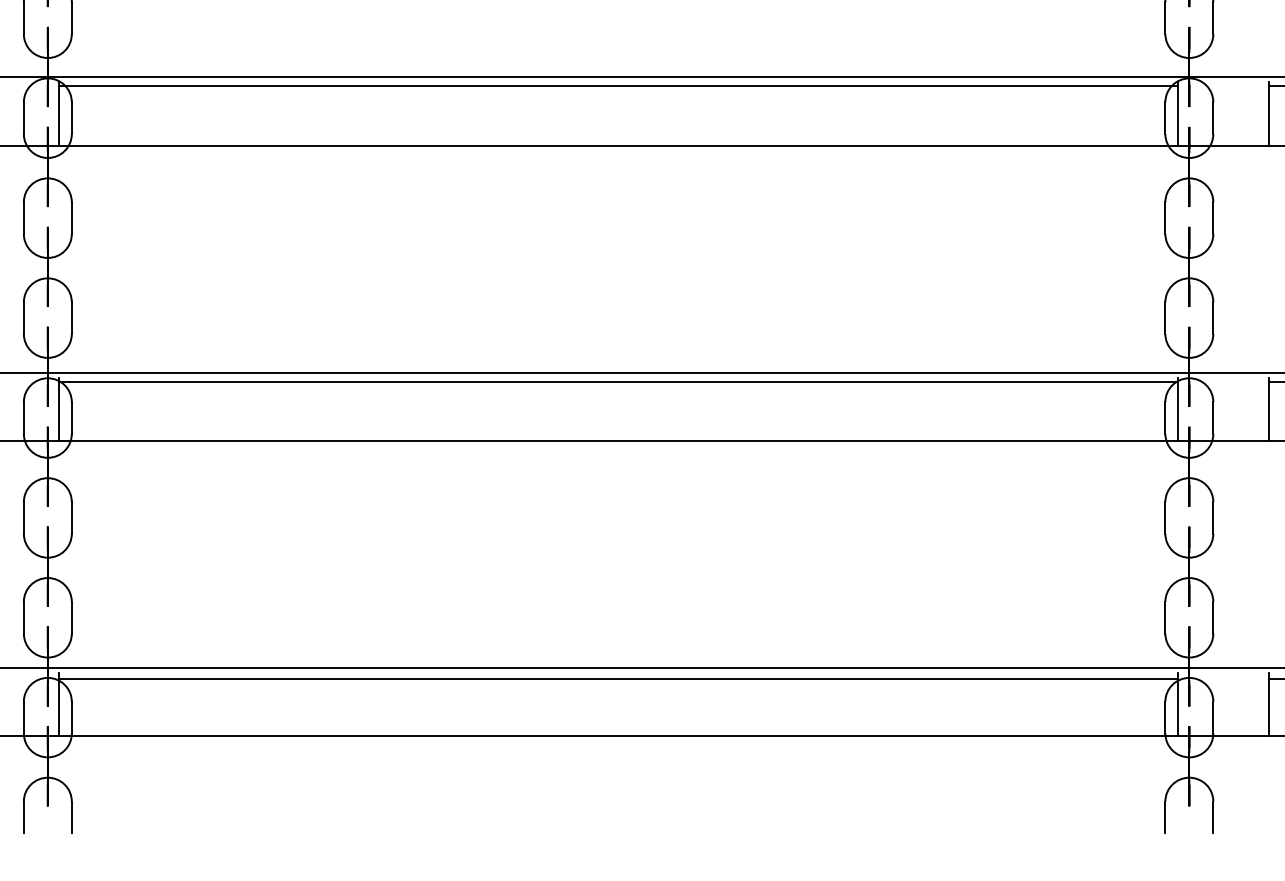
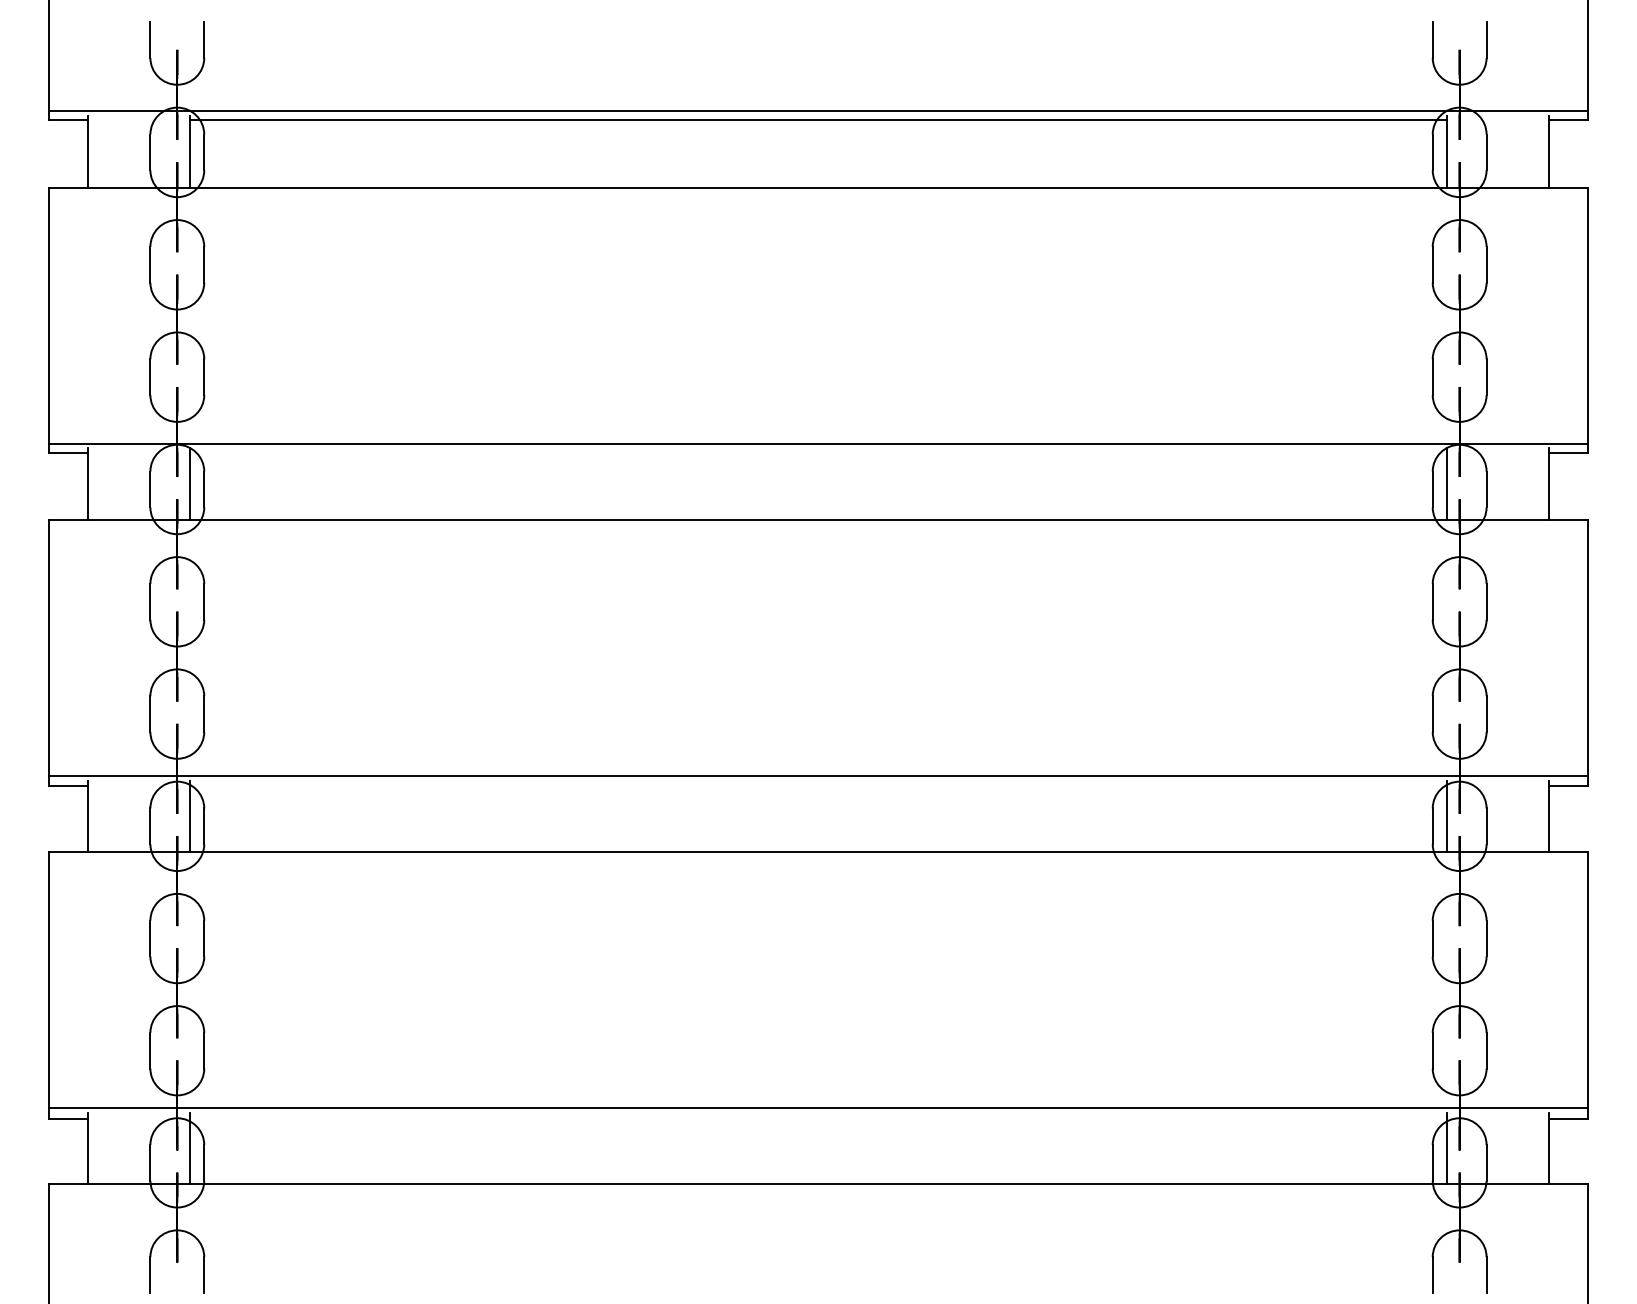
line: (618, 86) -> (818, 453), removed
line: (618, 382) -> (818, 786), removed
line: (618, 679) -> (818, 1119), removed

